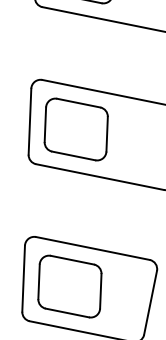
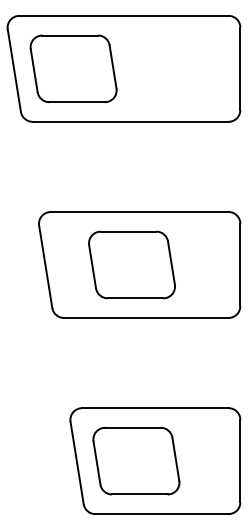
part: (75, 129) -> (131, 264), moved

